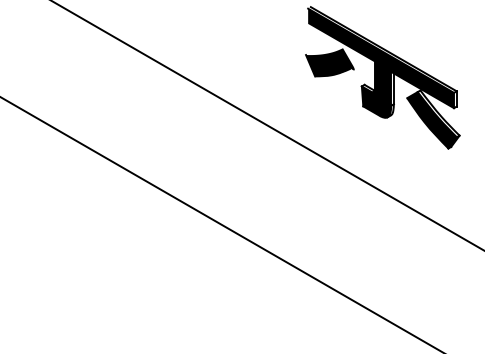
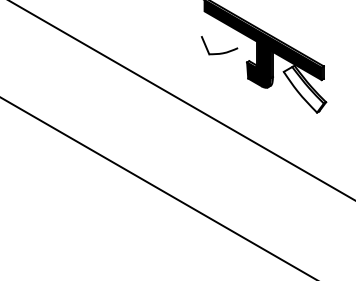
fill: (330, 62) -> (221, 43), removed
fill: (431, 120) -> (303, 89), removed

